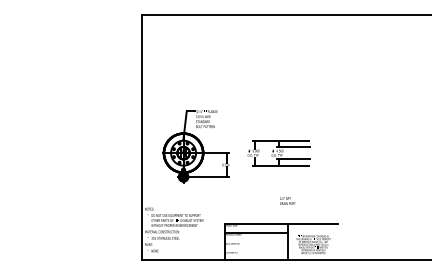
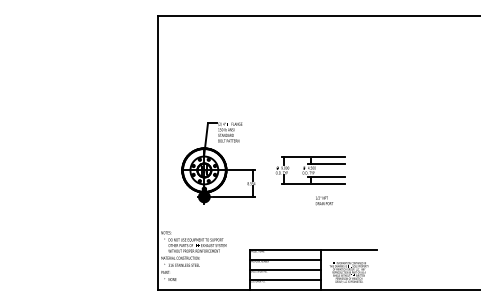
text: (287, 200) -> (324, 200), moved
line: (256, 242) -> (285, 269), added
line: (256, 251) -> (285, 279), added

